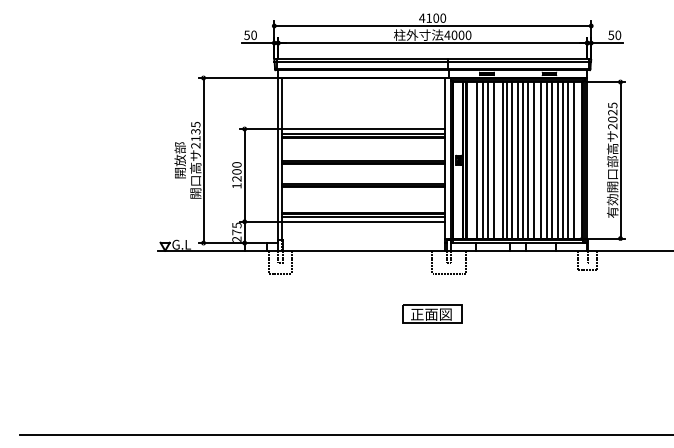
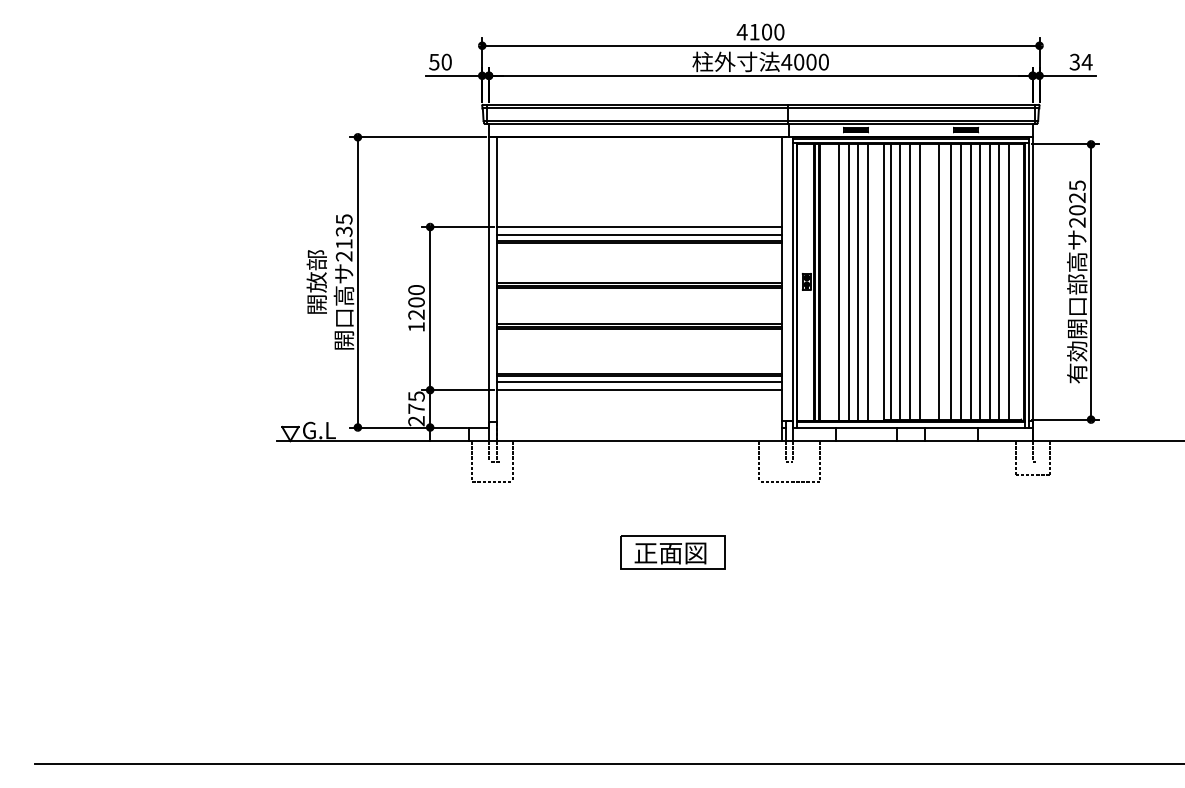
text: (614, 35) -> (1080, 62), 50 -> 34
line: (528, 160) -> (929, 282), removed
part: (432, 313) -> (672, 551), moved

